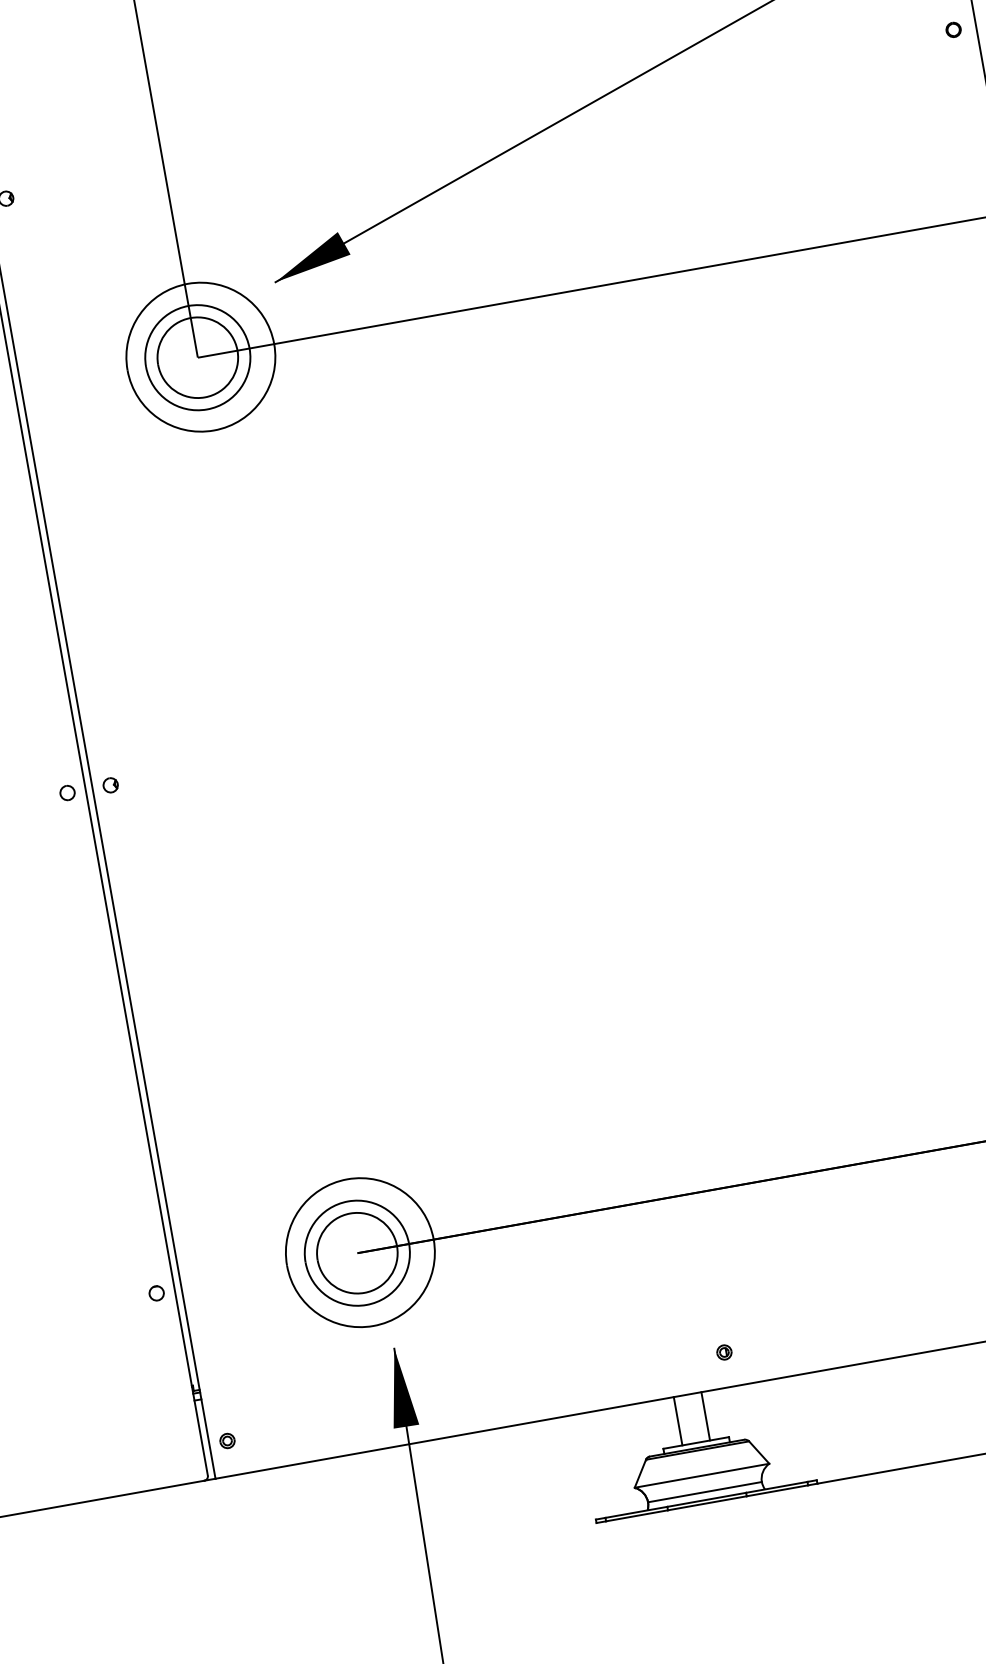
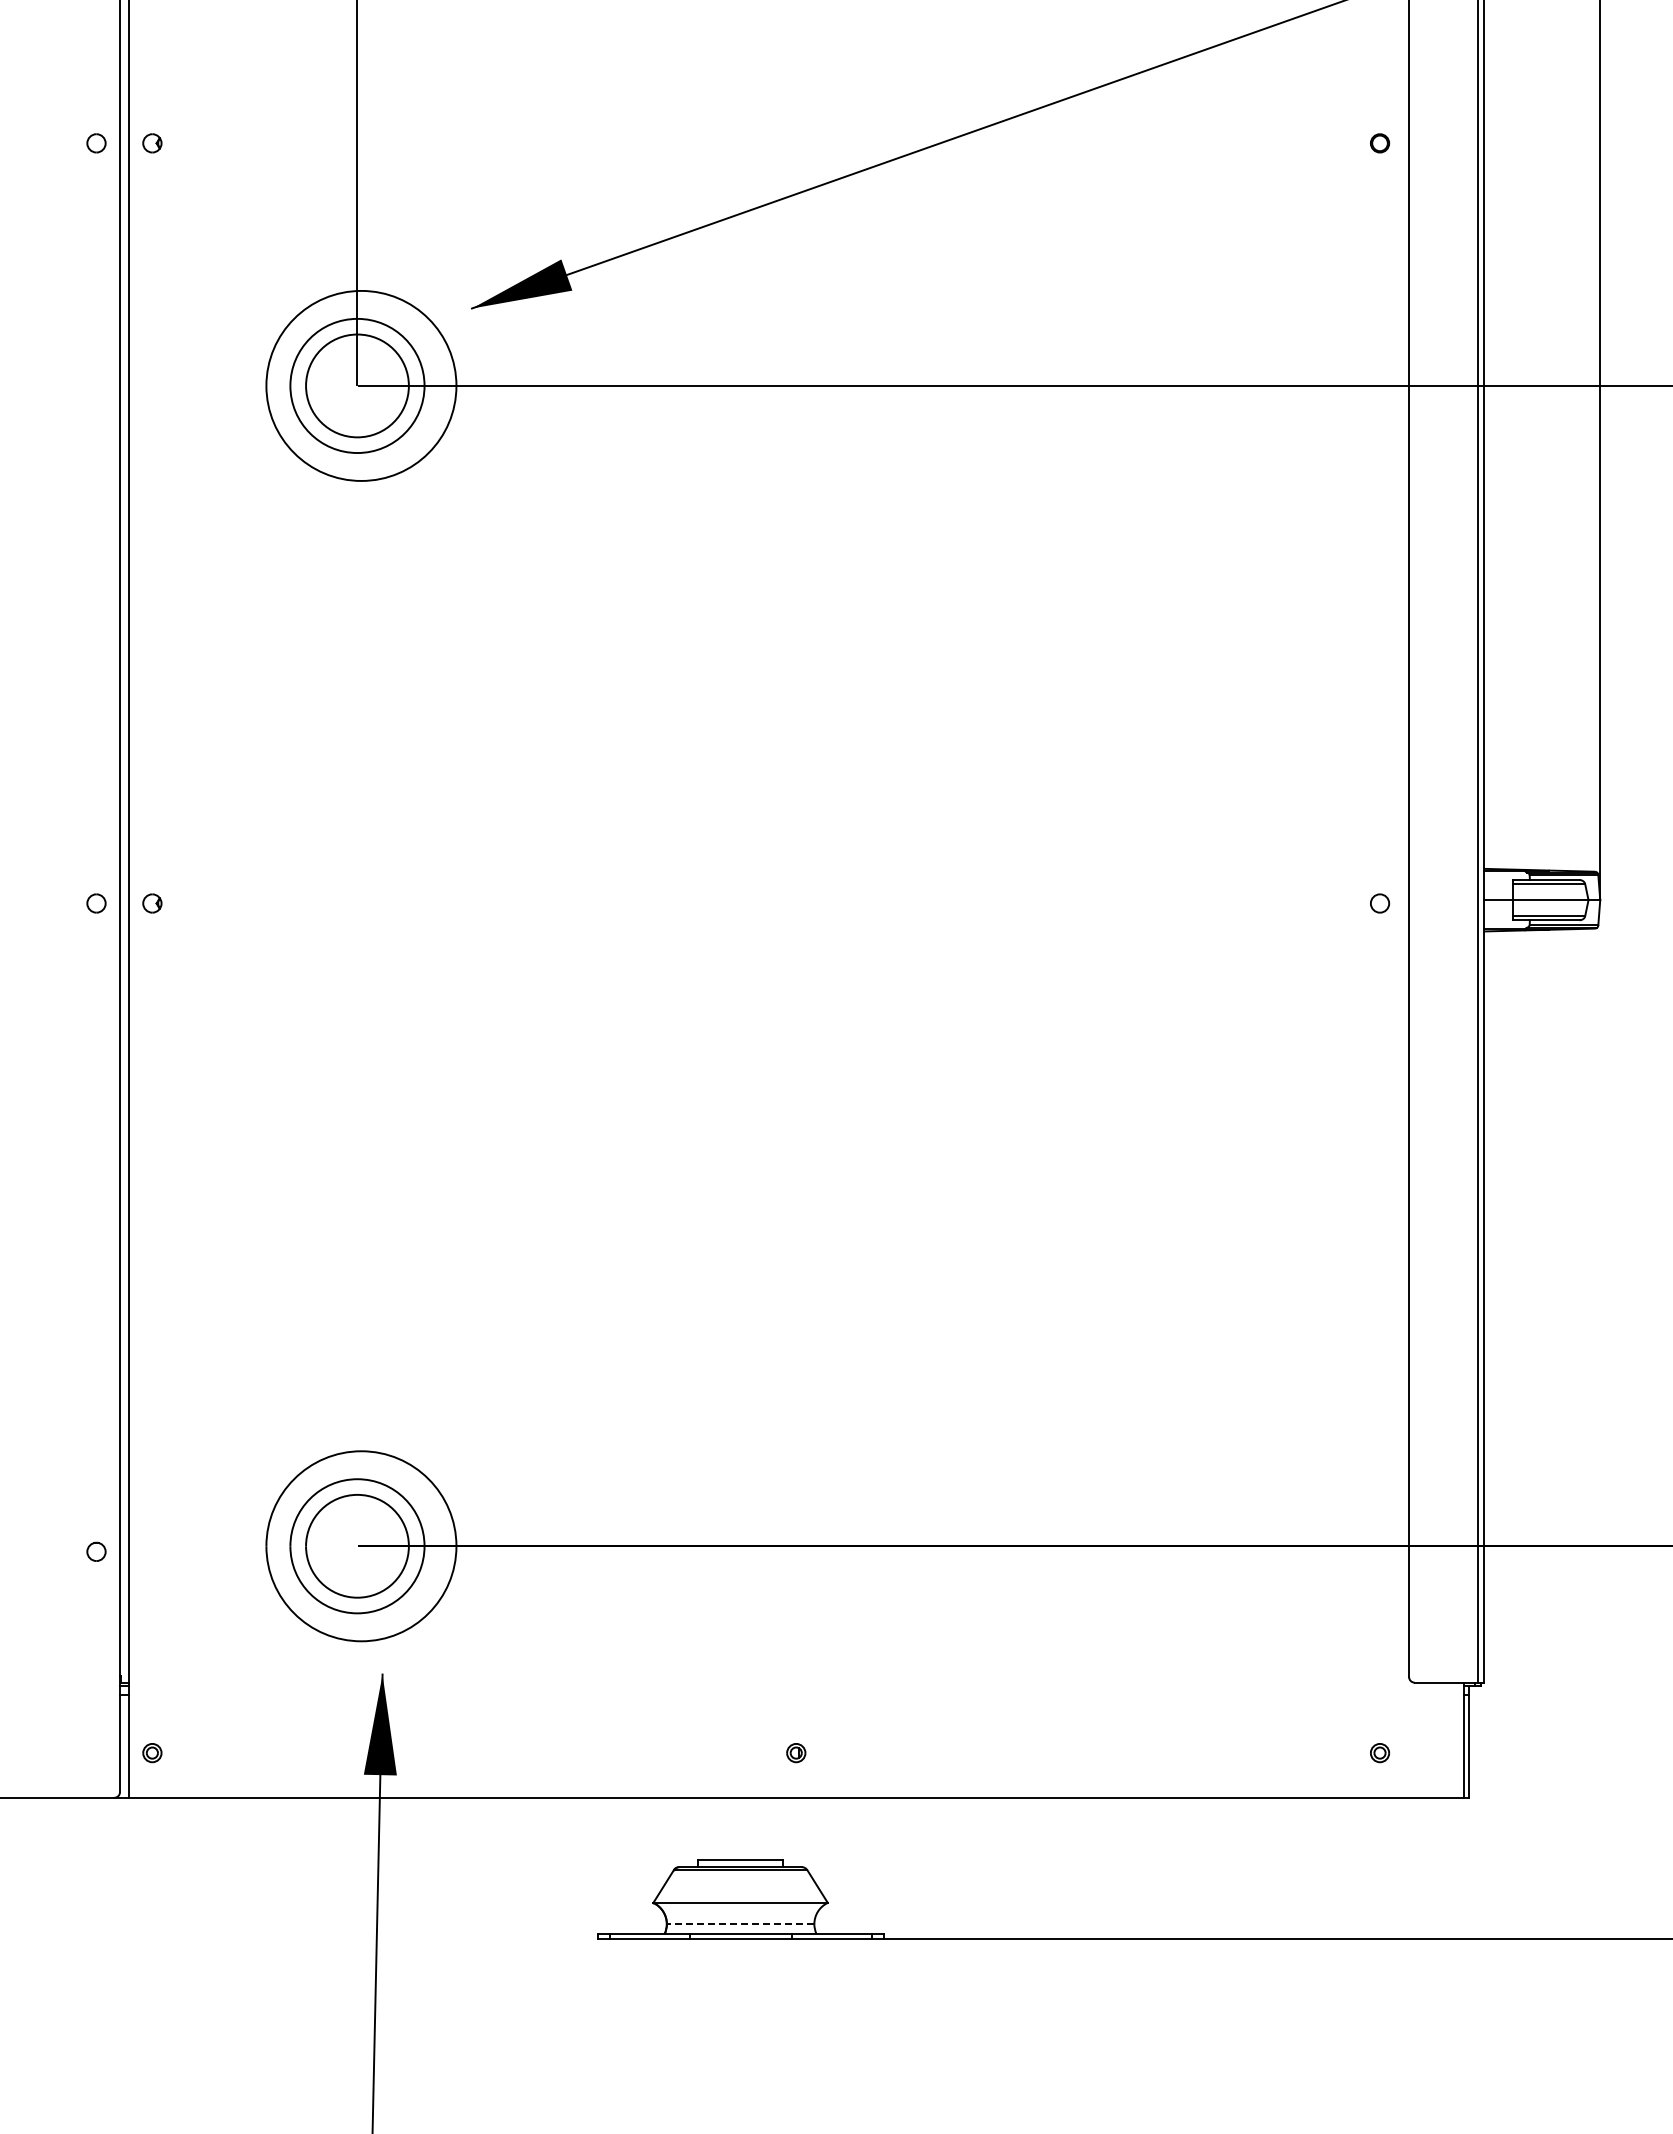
line: (705, 1415) -> (758, 1828), removed
line: (677, 1420) -> (722, 1828), removed
line: (704, 1492) -> (740, 1924), solid -> dashed

